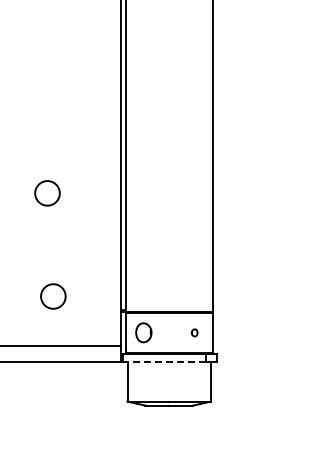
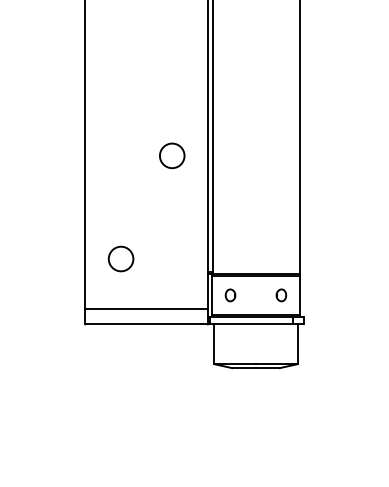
circle: (47, 192) -> (172, 155), moved
circle: (52, 295) -> (120, 258), moved
part: (143, 332) -> (230, 295), size x0.62
part: (194, 332) -> (281, 295), size x1.67
line: (164, 361) -> (251, 324), dashed -> solid

